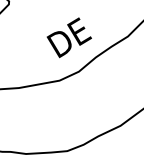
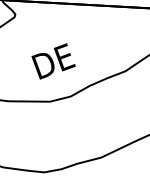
text: (69, 37) -> (53, 61), moved

